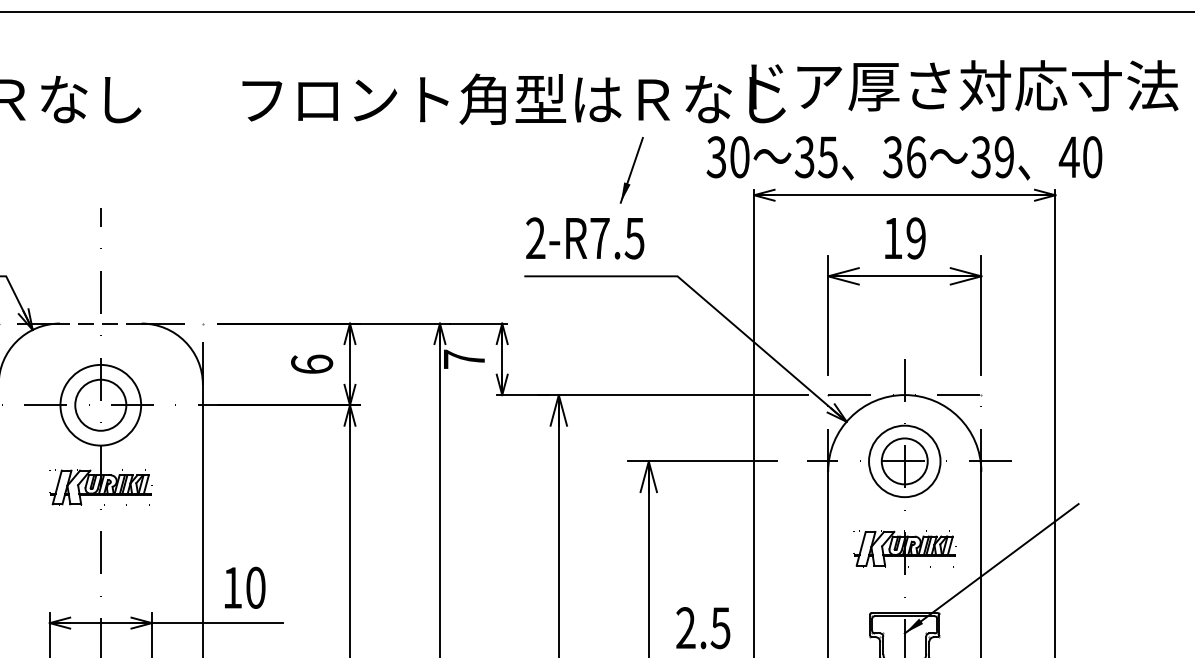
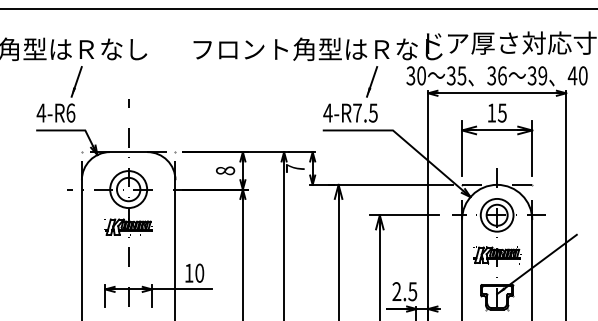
text: (534, 237) -> (327, 112), 2-R7.5 -> 4-R7.5
text: (914, 237) -> (501, 112), 19 -> 15
line: (100, 324) -> (128, 152), dashed -> solid
text: (312, 363) -> (225, 170), 6 -> 8

